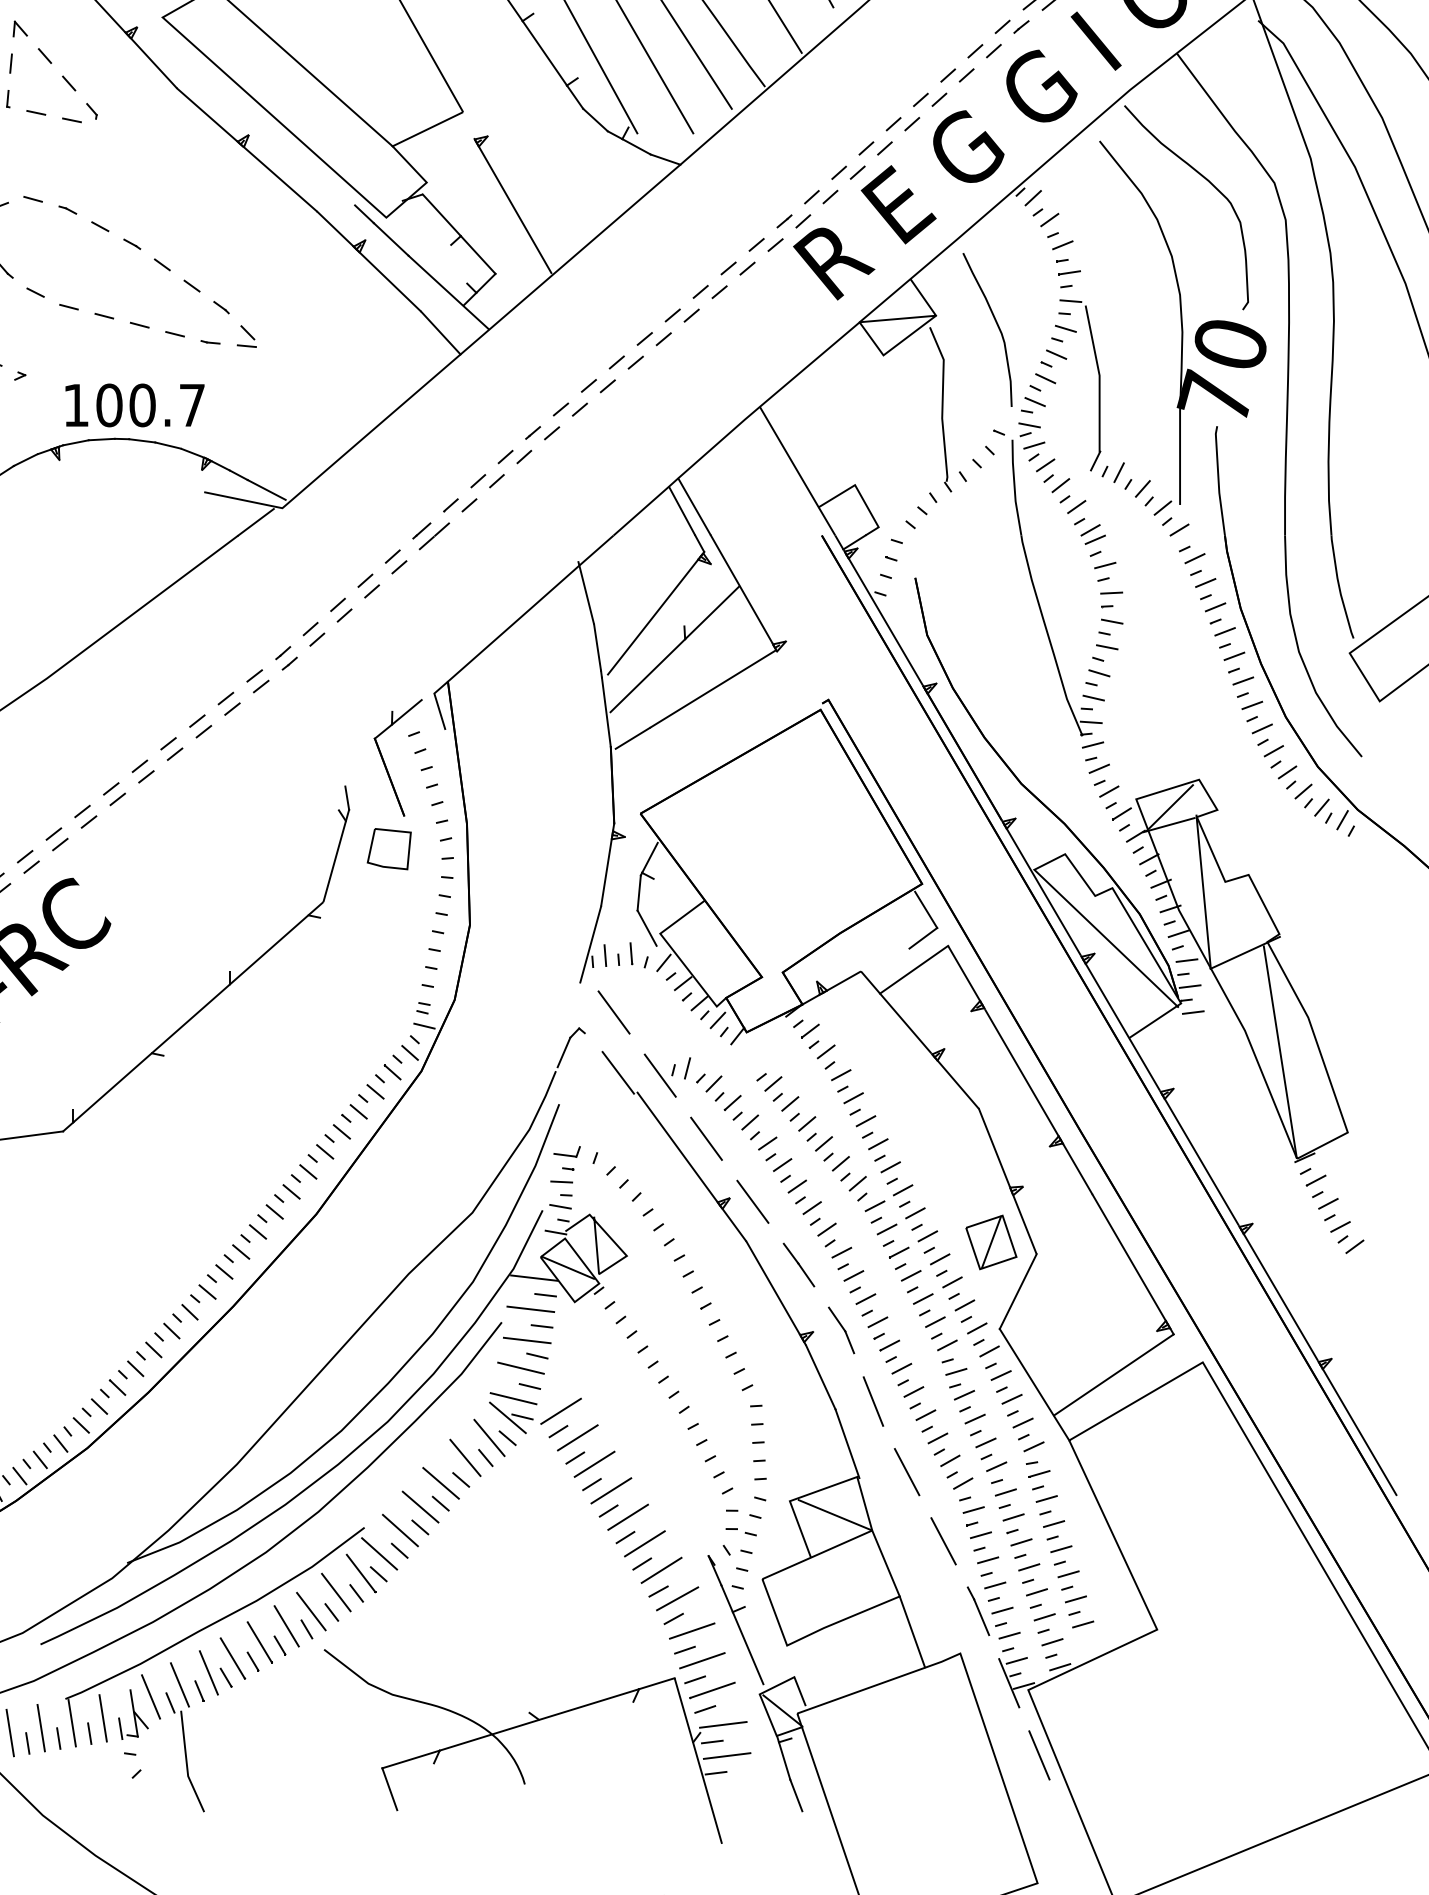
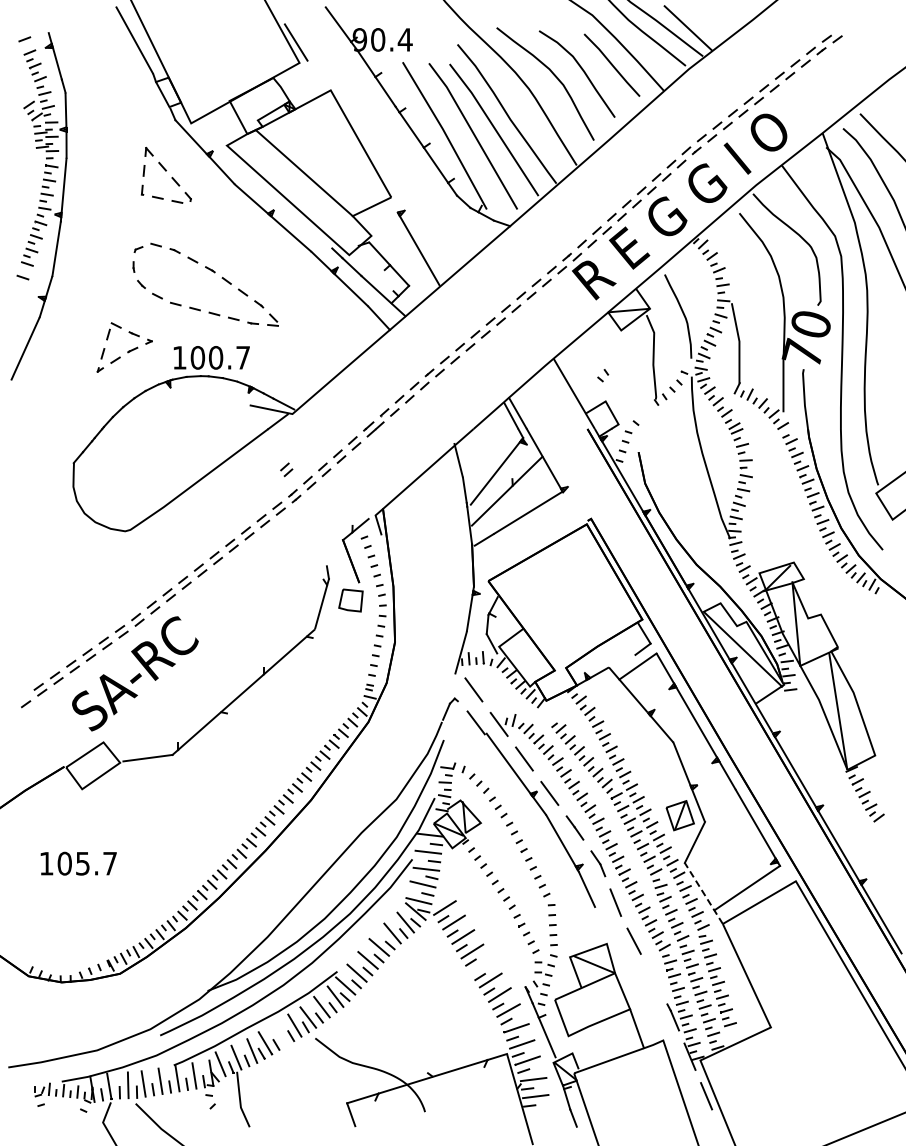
part: (927, 503) -> (603, 375), moved
part: (271, 609) -> (286, 469), added
line: (1033, 1384) -> (703, 893), solid -> dashed
line: (847, 1443) -> (601, 925), removed
line: (627, 1516) -> (481, 965), removed
line: (942, 1540) -> (653, 978), removed
line: (258, 1642) -> (279, 1034), removed

